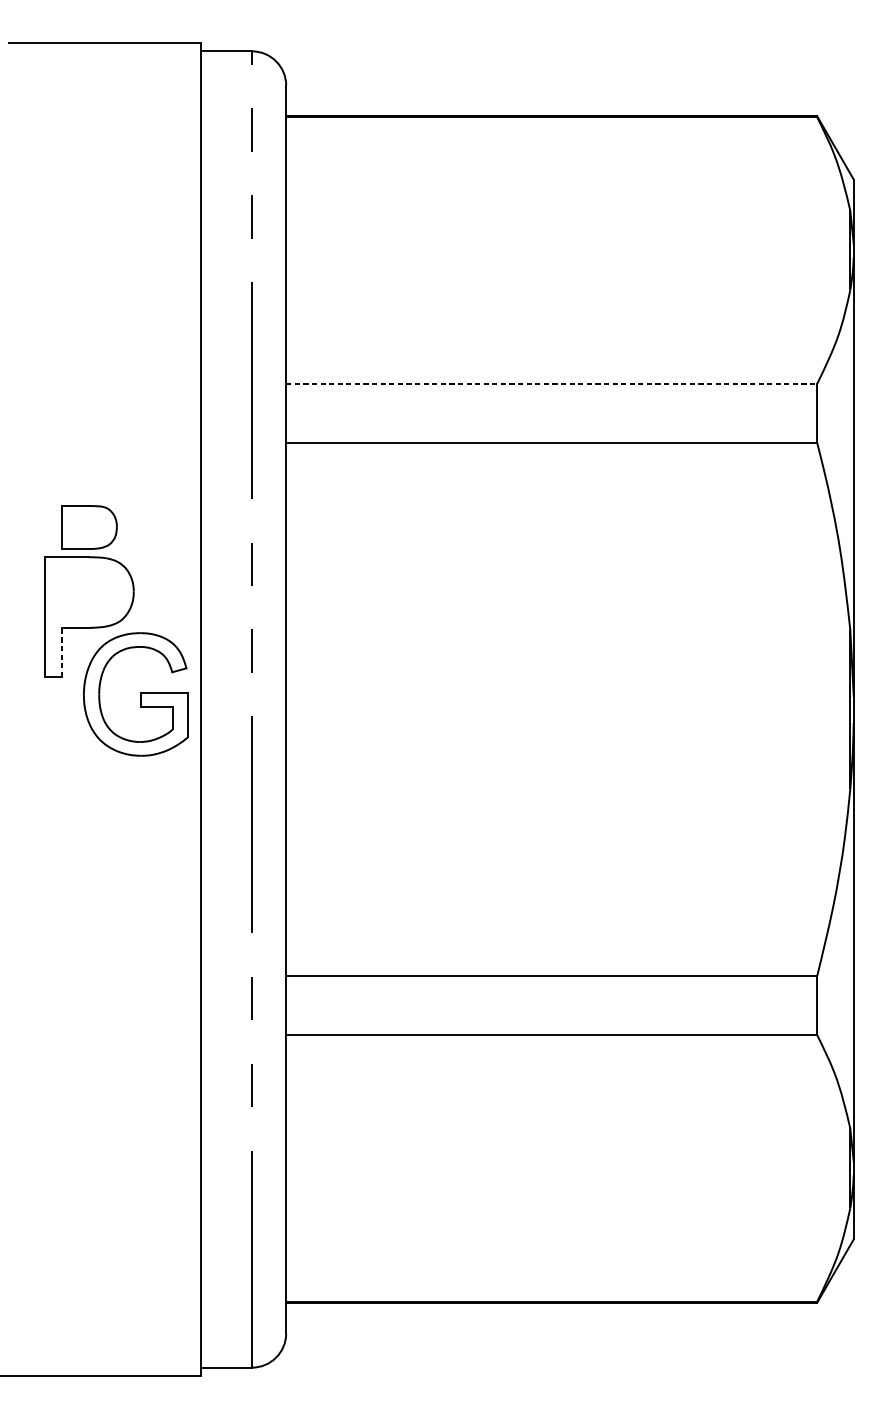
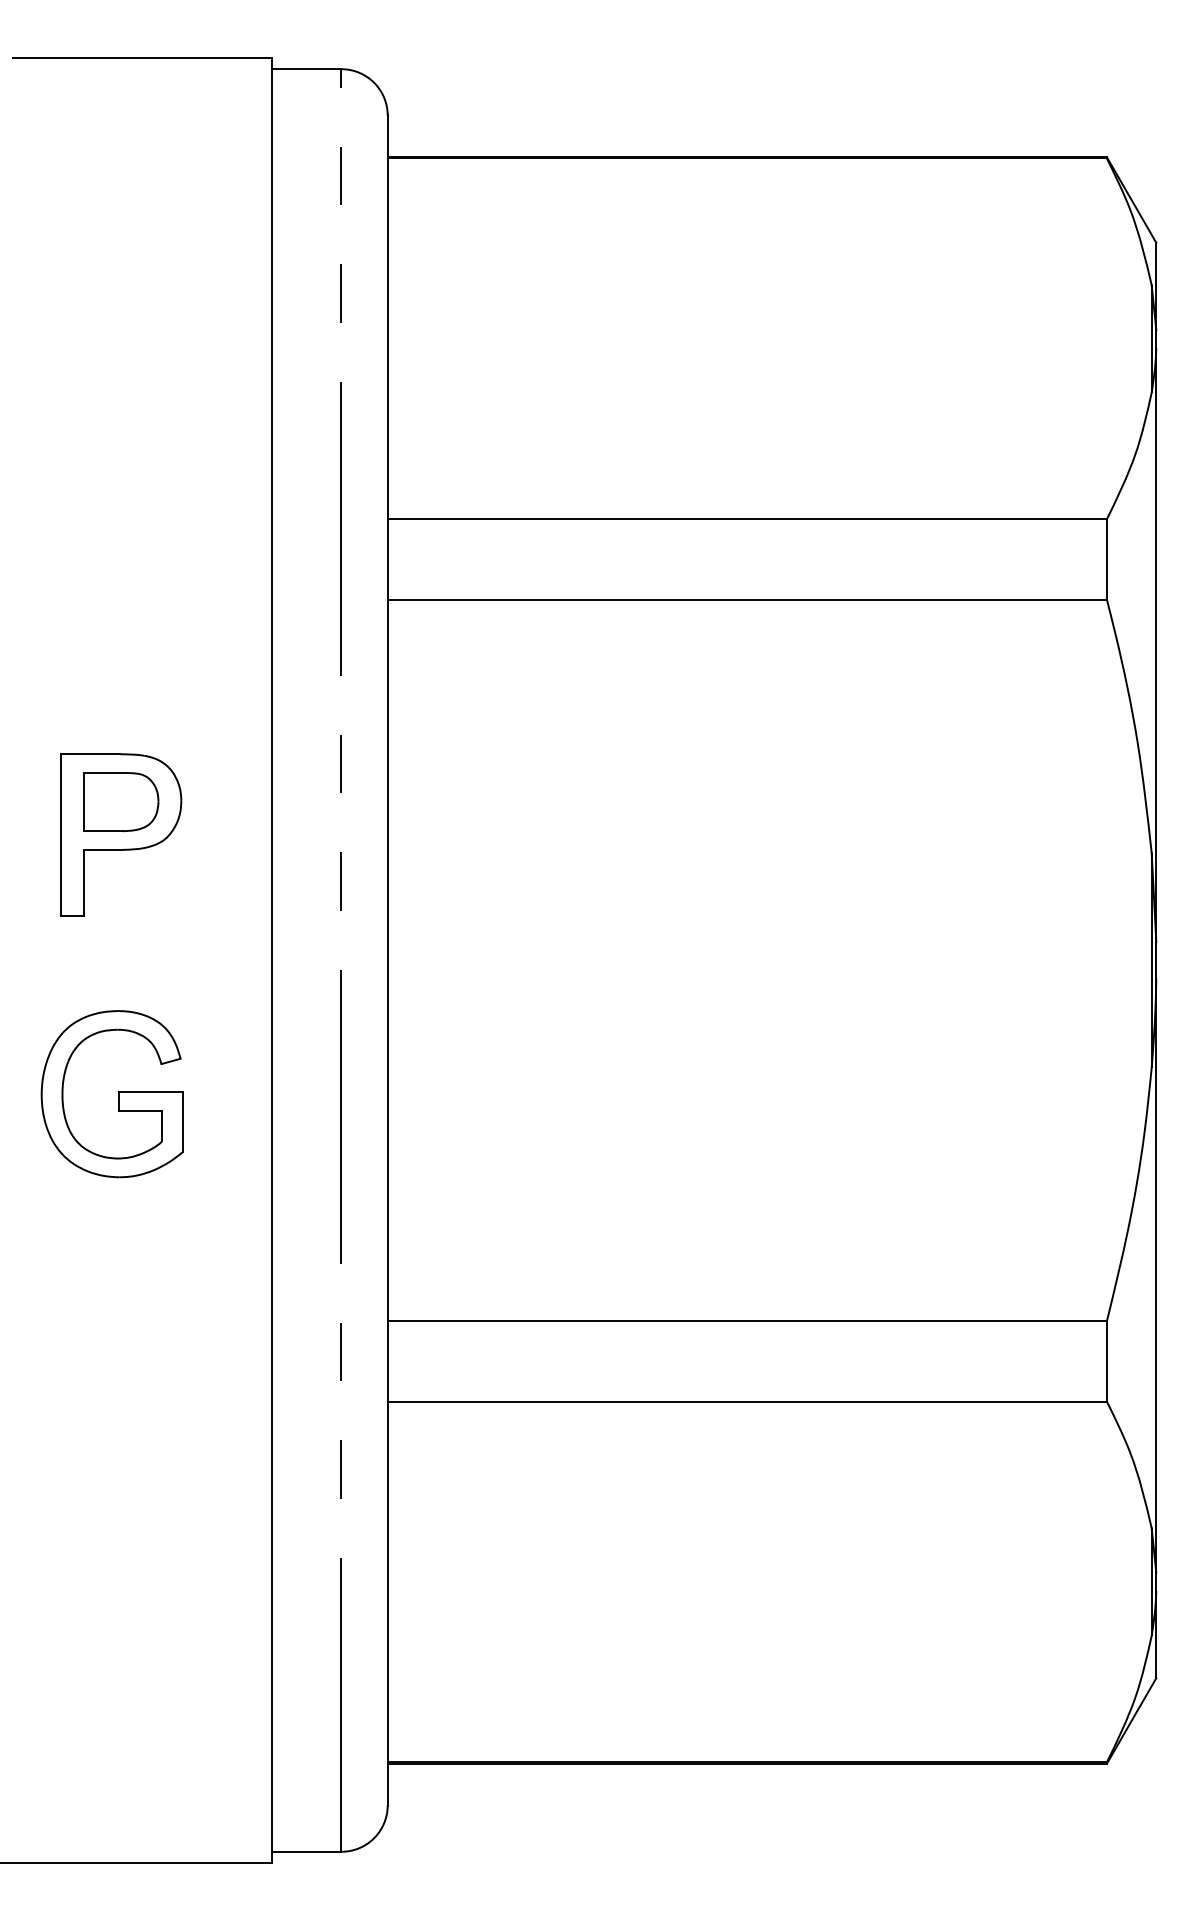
line: (551, 383) -> (747, 519), dashed -> solid
part: (89, 527) -> (121, 802), moved
line: (61, 651) -> (83, 882), dashed -> solid
part: (140, 694) -> (118, 1094), moved

